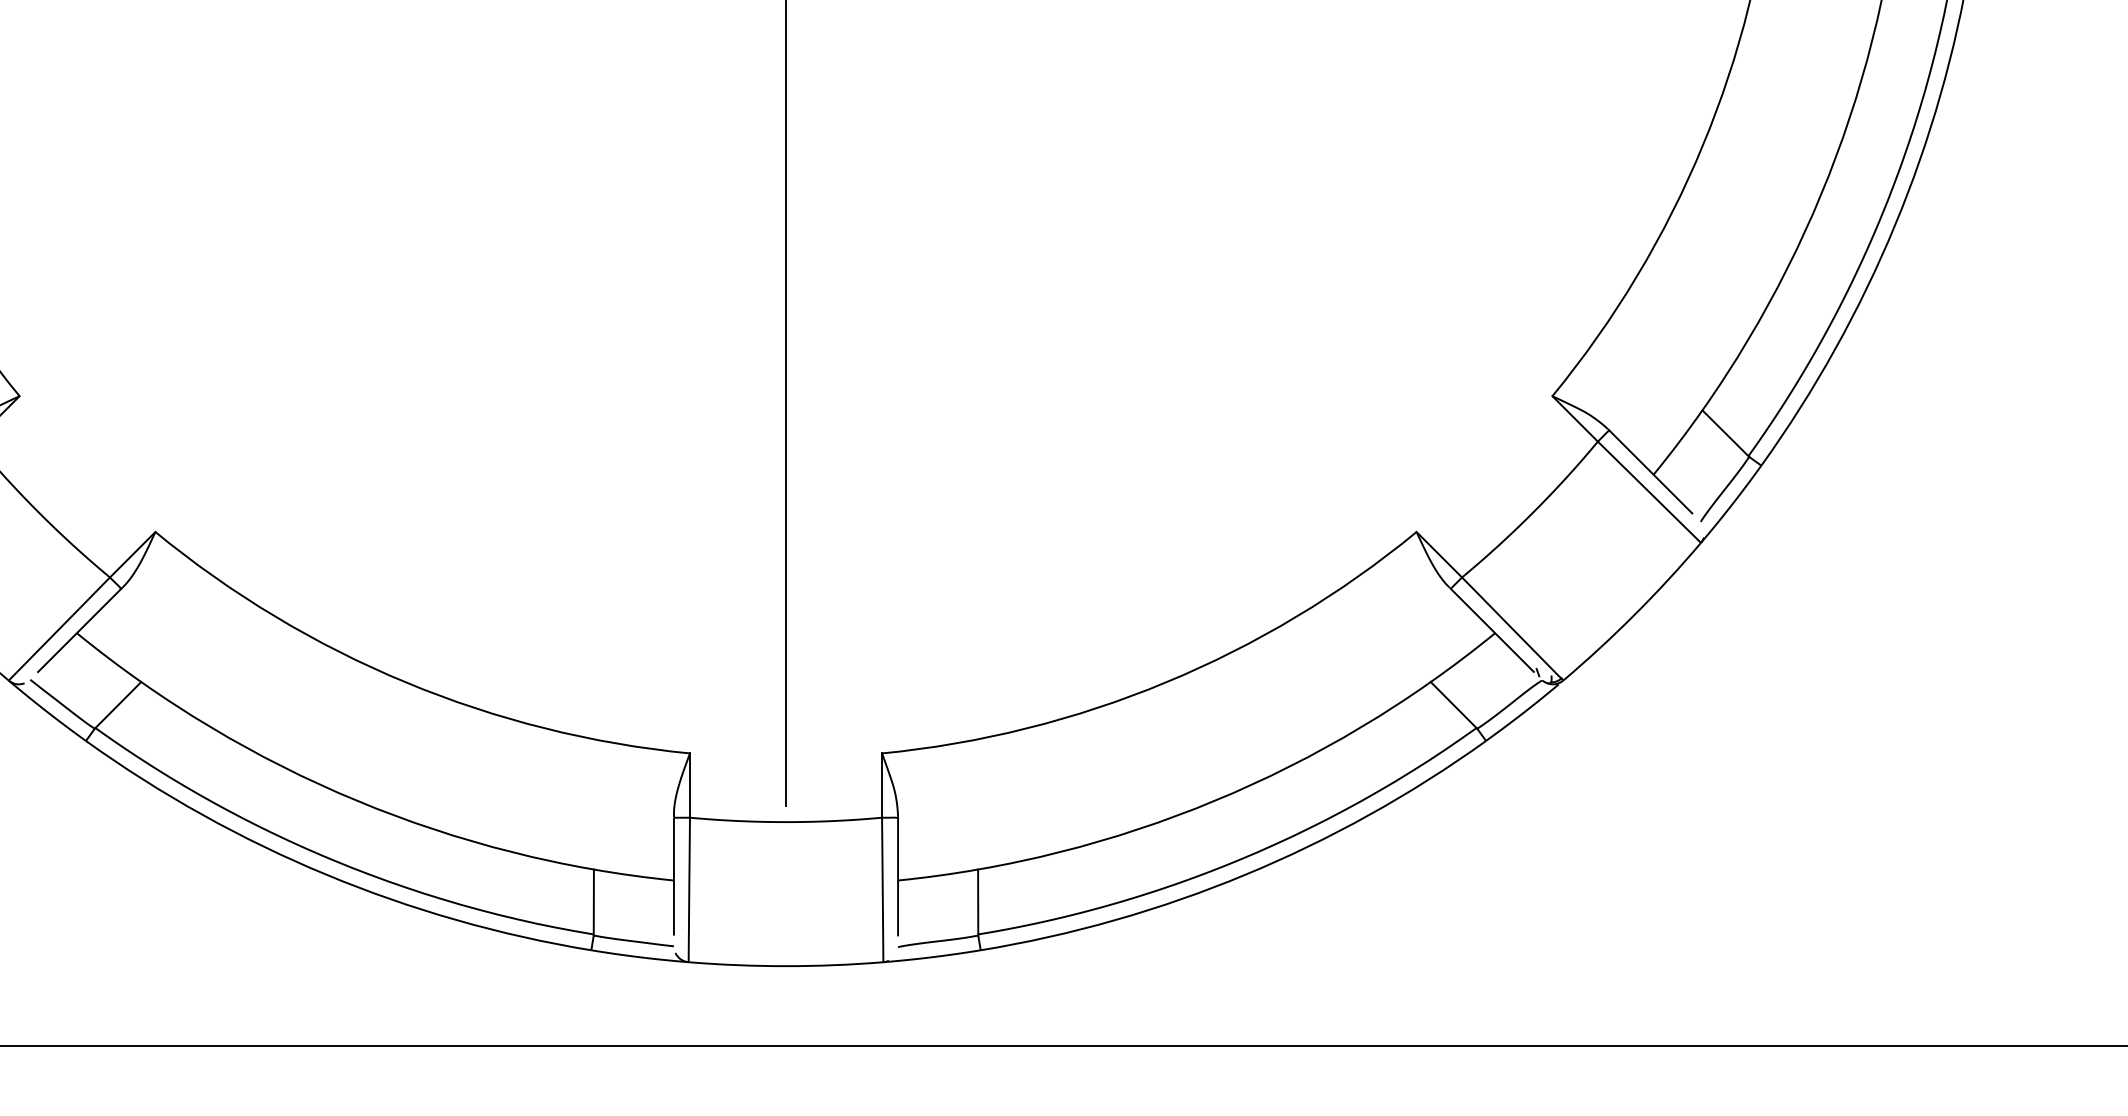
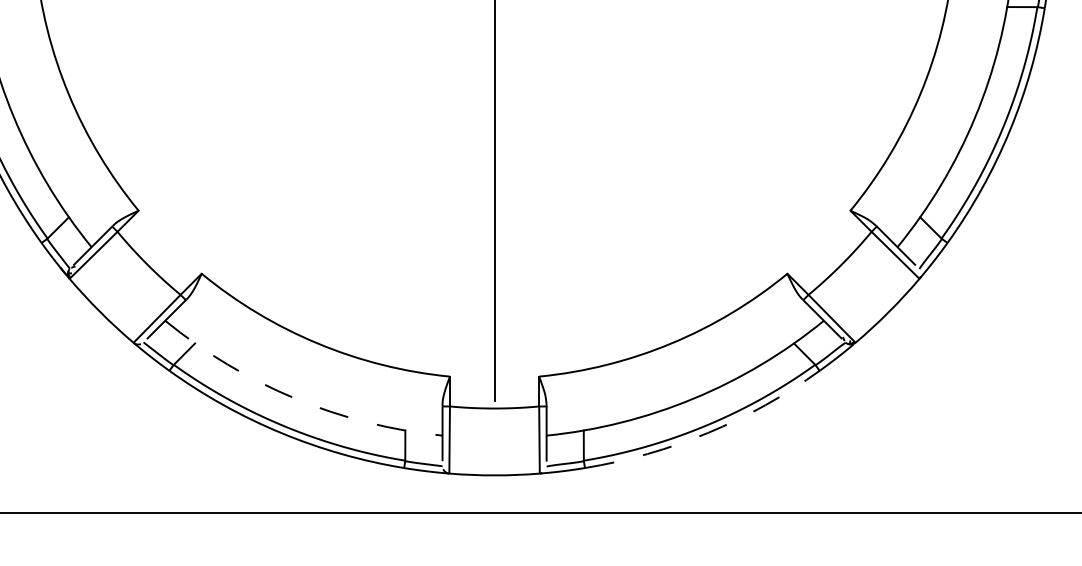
arc: (357, 800) -> (295, 398), solid -> dashed
arc: (1244, 873) -> (707, 432), solid -> dashed

